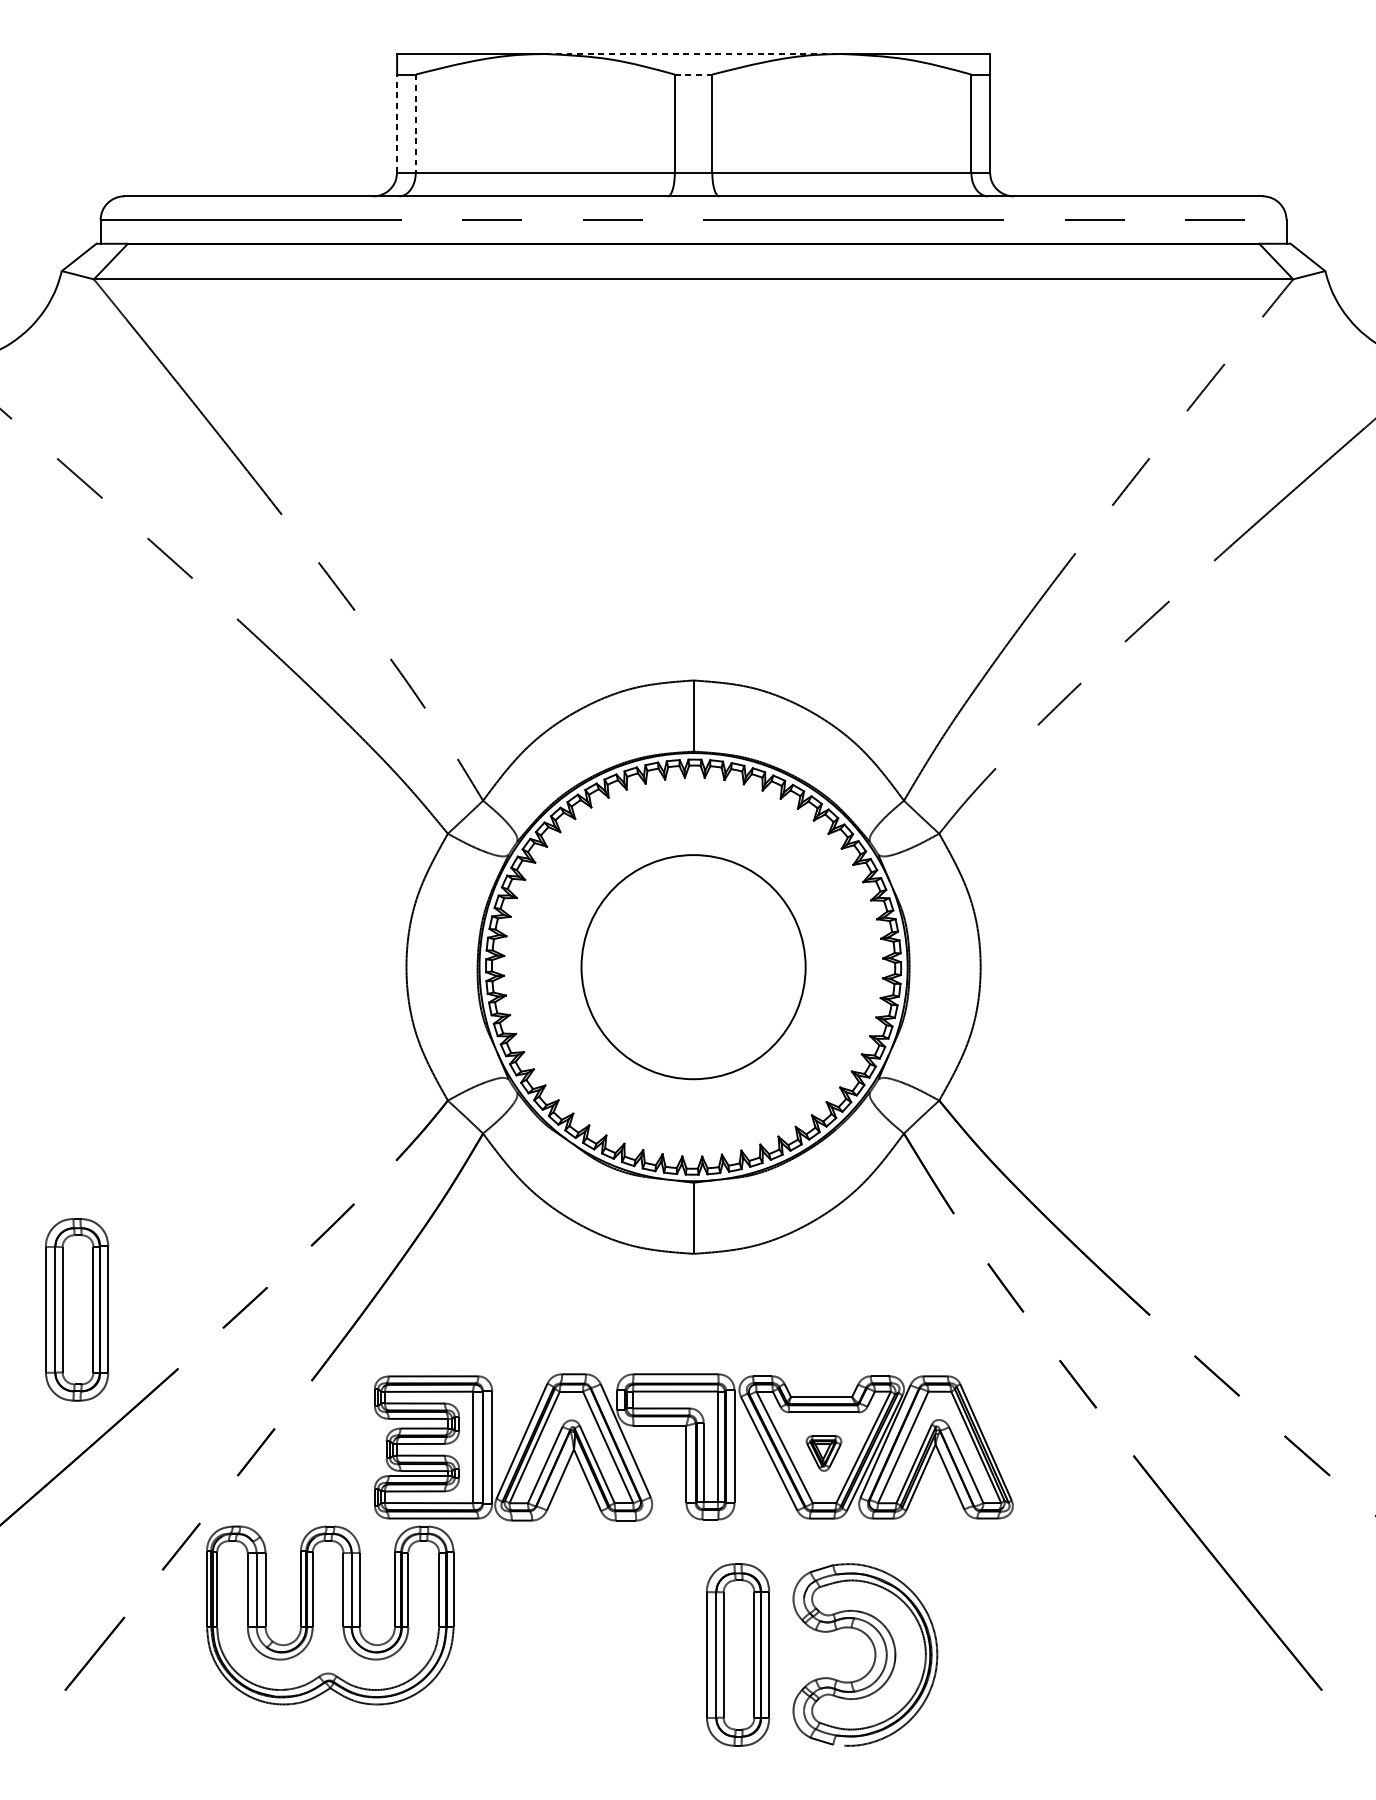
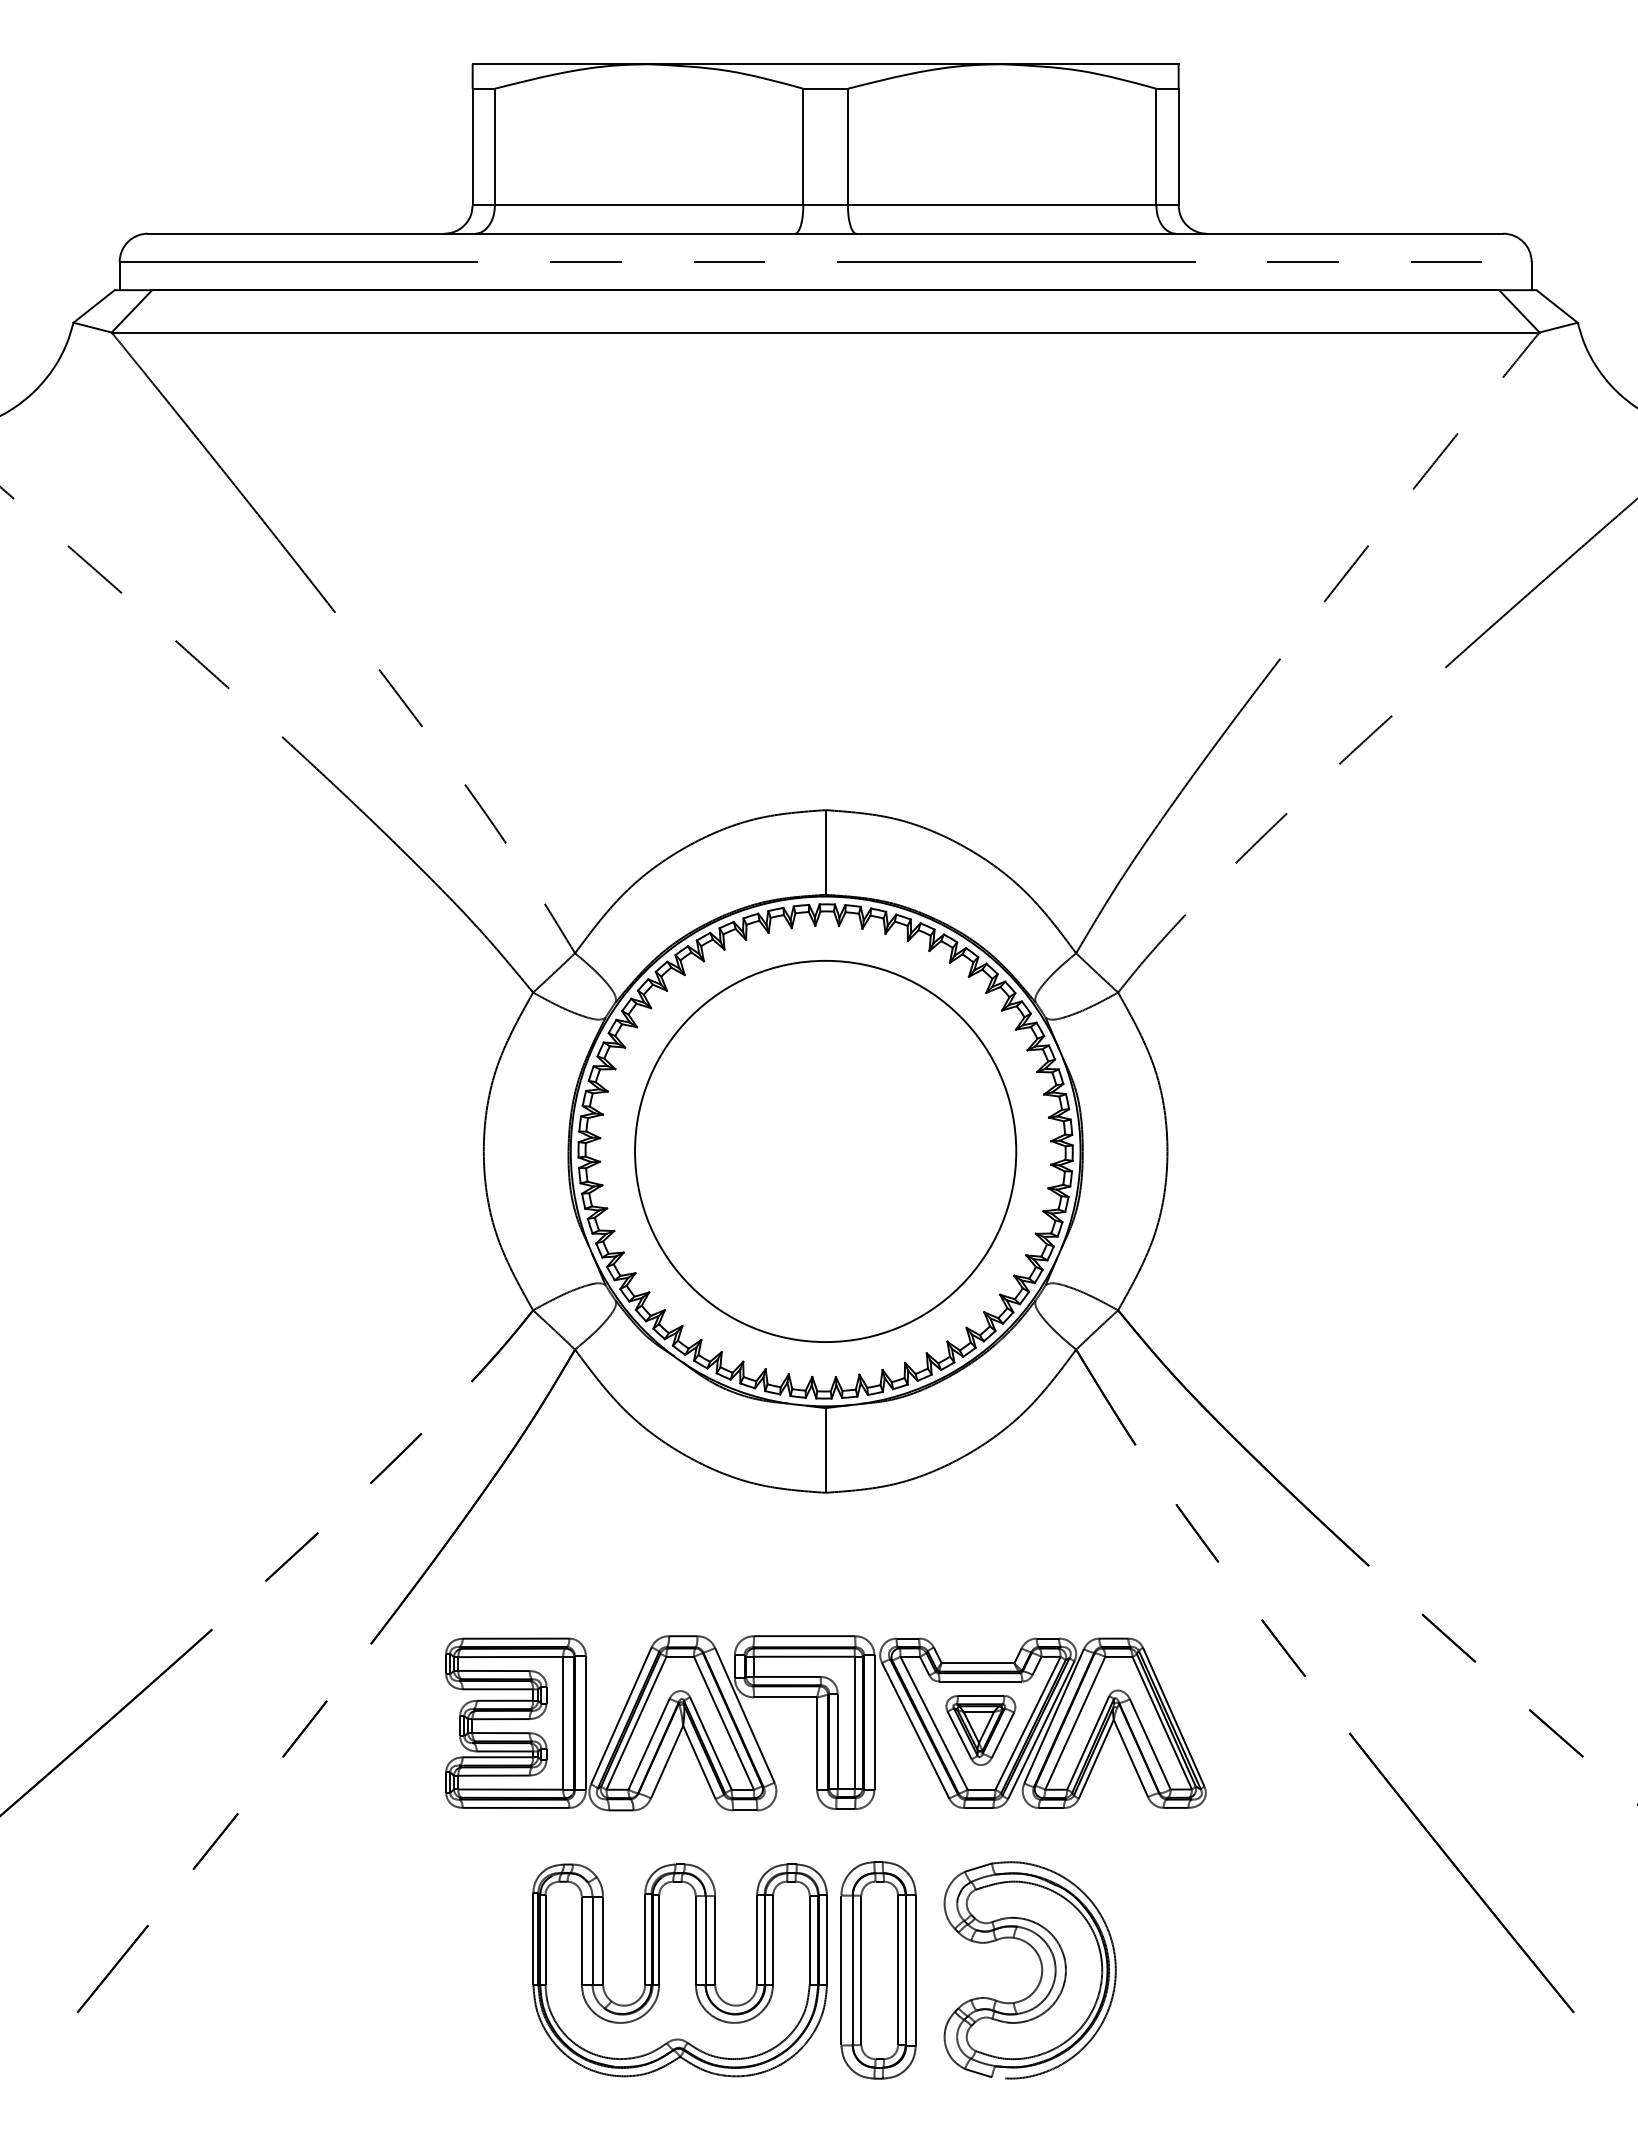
line: (694, 54) -> (826, 64), dashed -> solid
line: (694, 74) -> (826, 88), dashed -> solid
line: (396, 123) -> (472, 146), dashed -> solid
line: (415, 123) -> (494, 147), dashed -> solid
circle: (693, 967) -> (825, 1151), size x1.43
part: (76, 1309) -> (91, 1559), removed
part: (823, 1453) -> (980, 1730), size x1.67
part: (329, 1615) -> (679, 1970), moved

